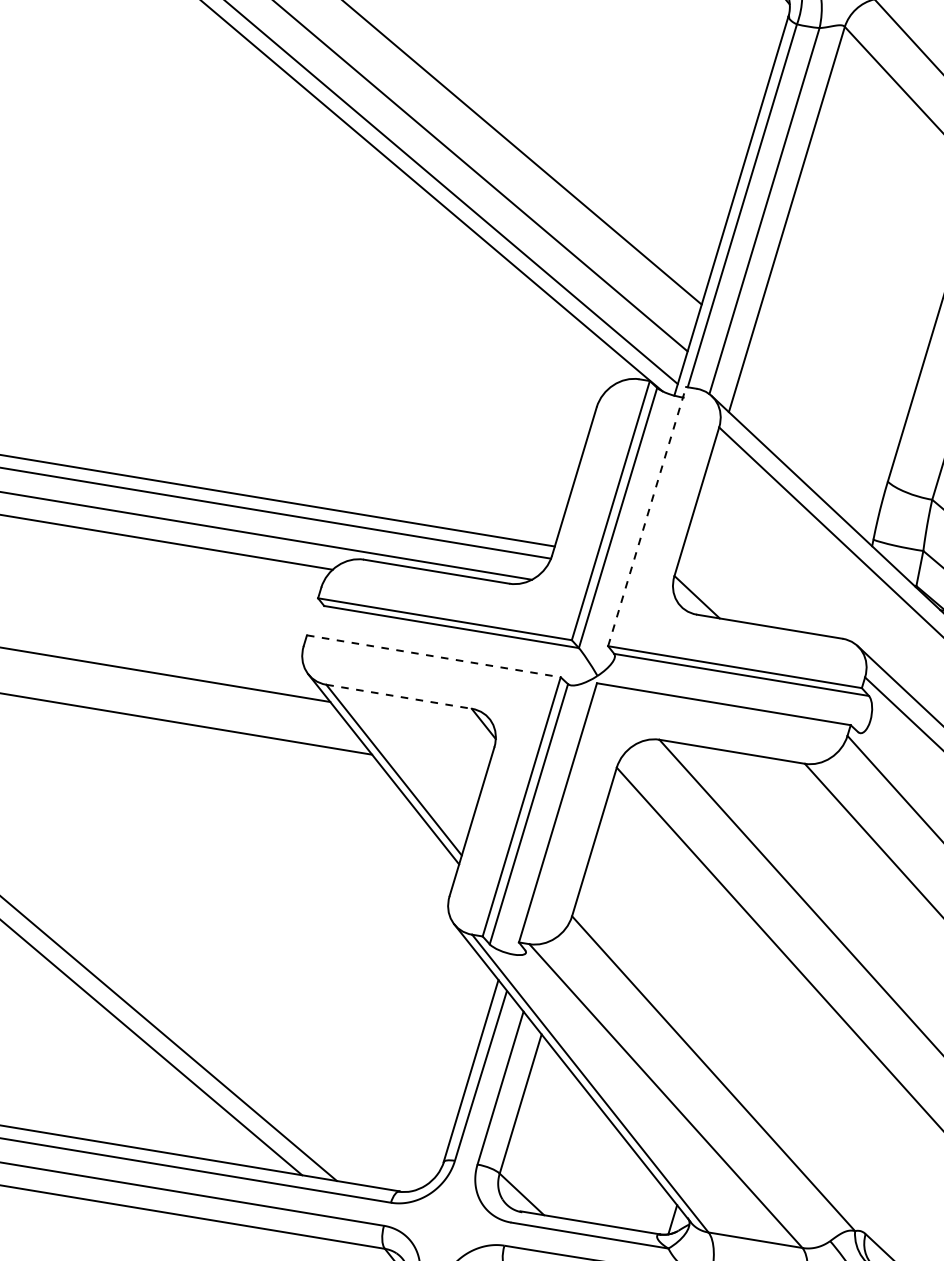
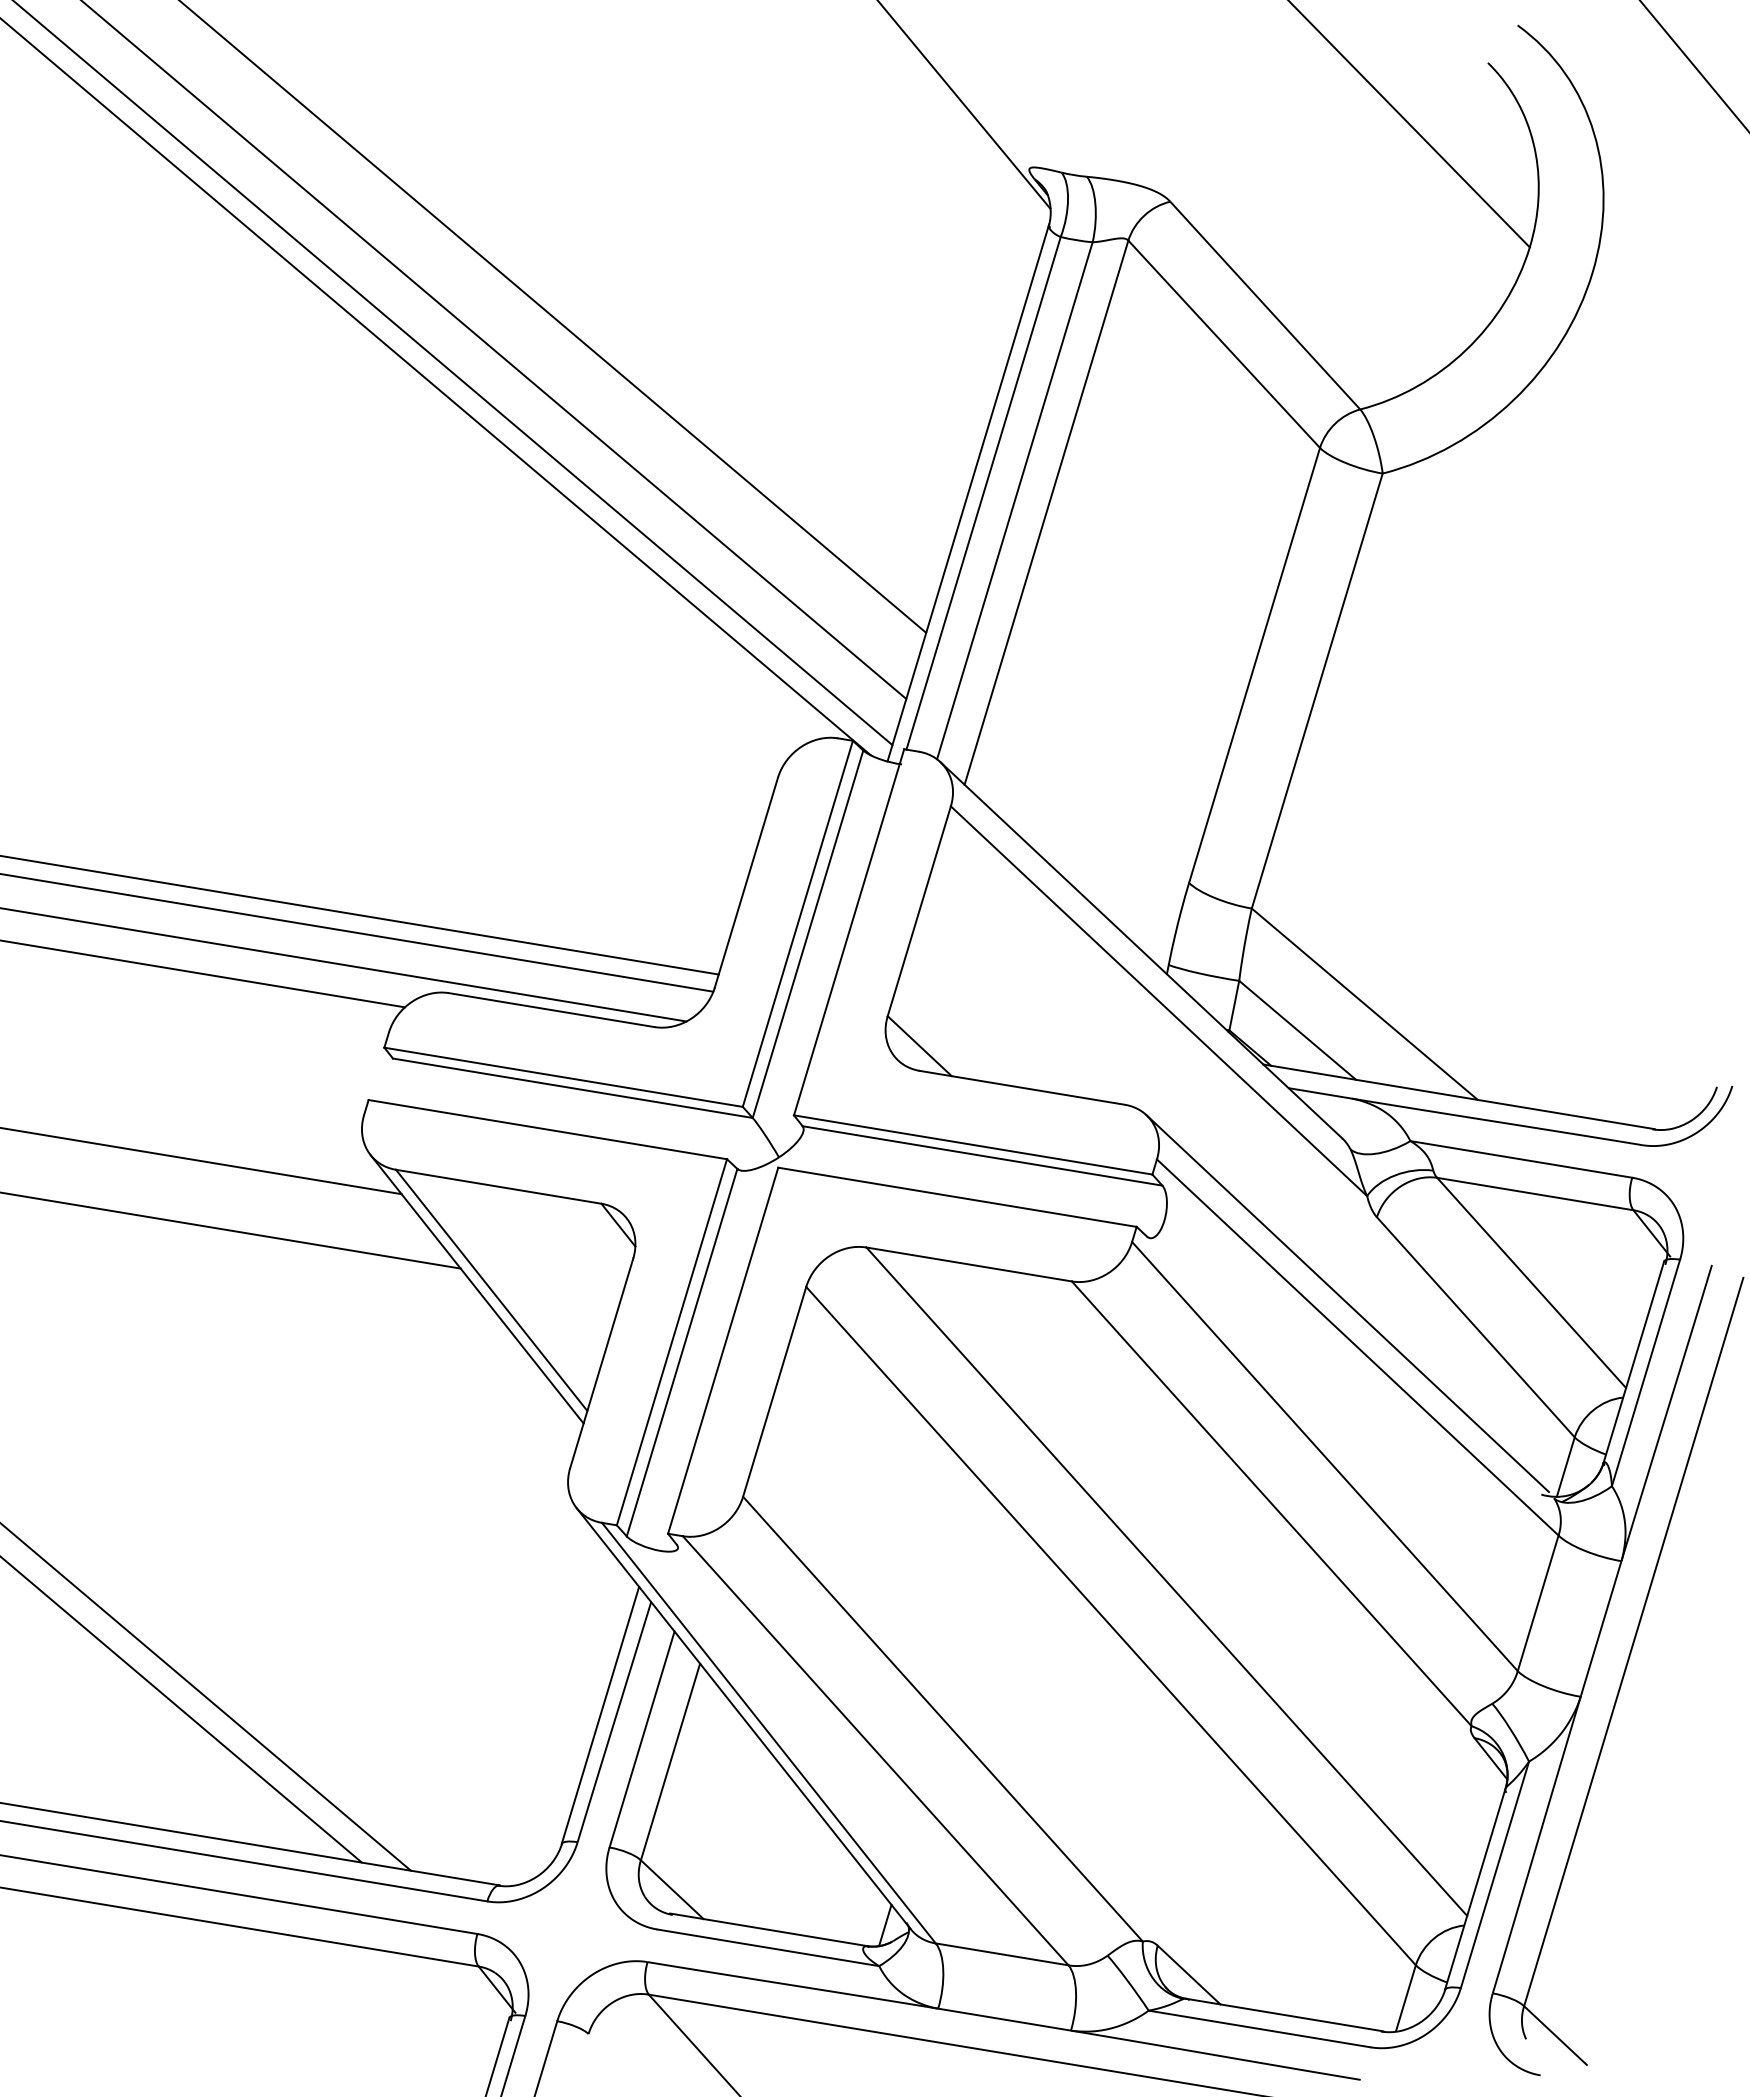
line: (647, 516) -> (849, 931), dashed -> solid
line: (433, 656) -> (547, 1129), dashed -> solid
line: (399, 696) -> (499, 1186), dashed -> solid

